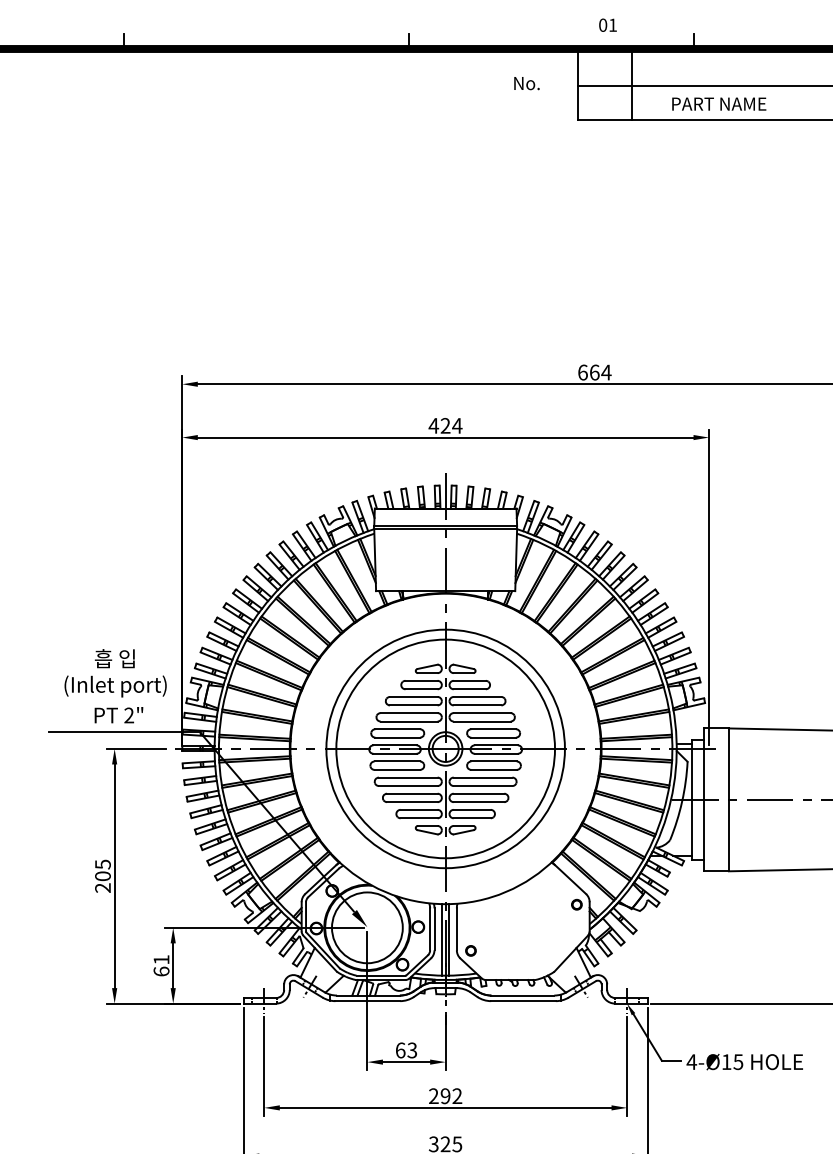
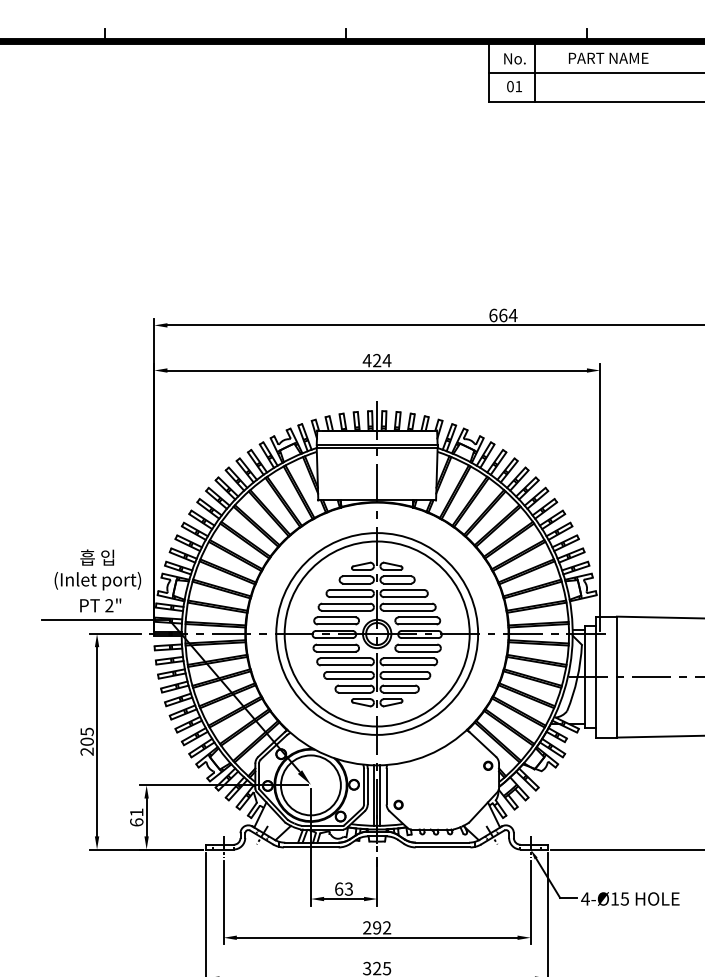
text: (607, 25) -> (514, 86), moved
text: (526, 83) -> (514, 58), moved
text: (719, 103) -> (608, 57), moved

